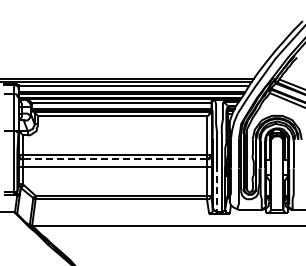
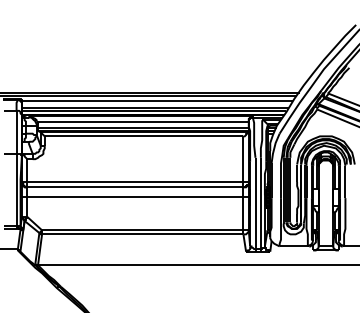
line: (115, 159) -> (135, 187), dashed -> solid
line: (217, 188) -> (255, 221), dashed -> solid

